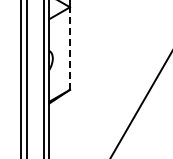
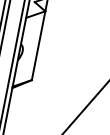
line: (70, 48) -> (39, 45), dashed -> solid

